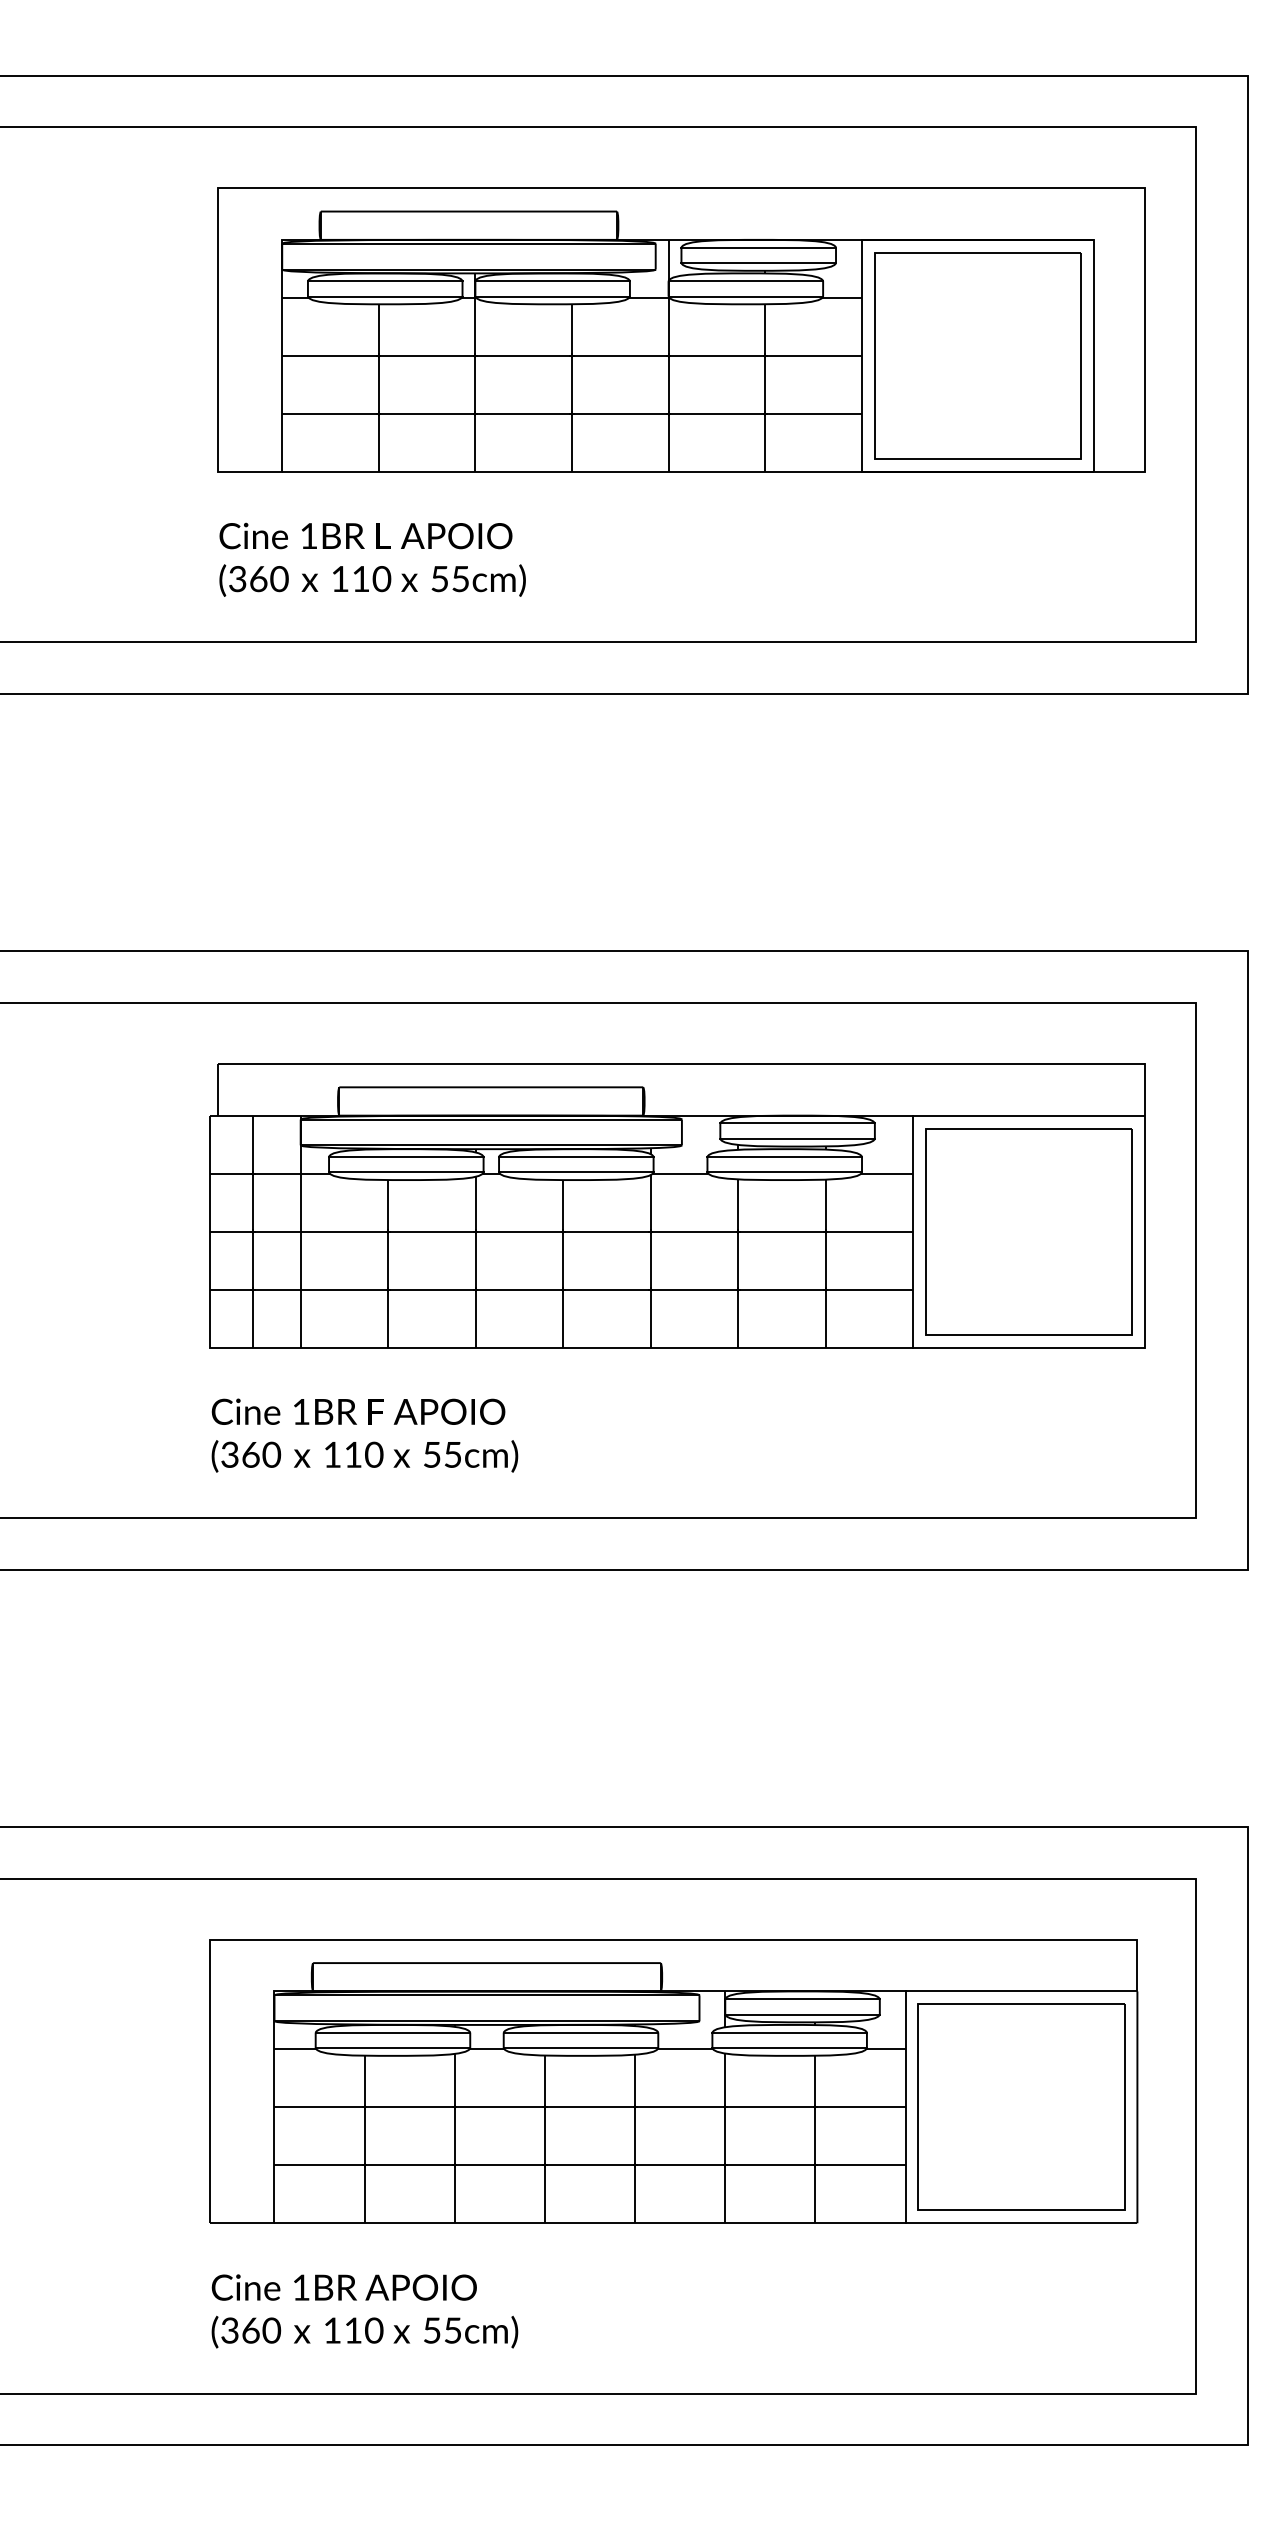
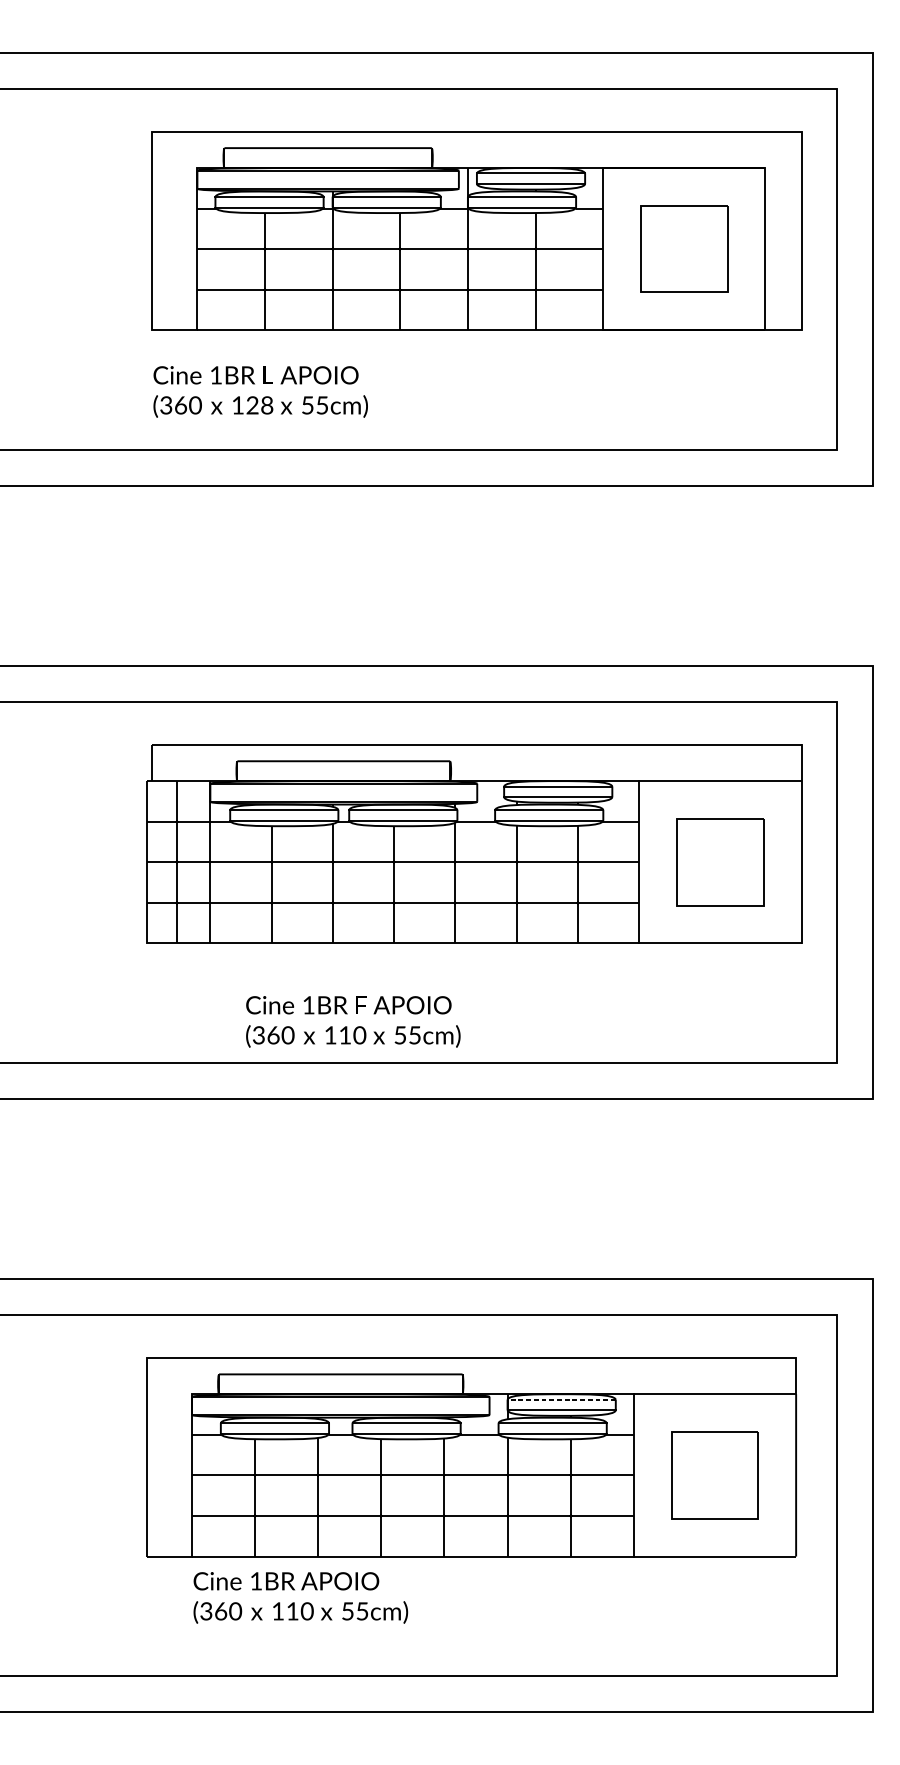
part: (977, 355) -> (684, 248), size x0.6
text: (371, 578) -> (259, 405), 110 -> 128
part: (1028, 1231) -> (719, 862), size x0.6
text: (364, 1435) -> (353, 1021), moved
line: (802, 1999) -> (561, 1399), solid -> dashed
part: (1021, 2106) -> (714, 1474), size x0.6
text: (364, 2311) -> (300, 1598), moved

